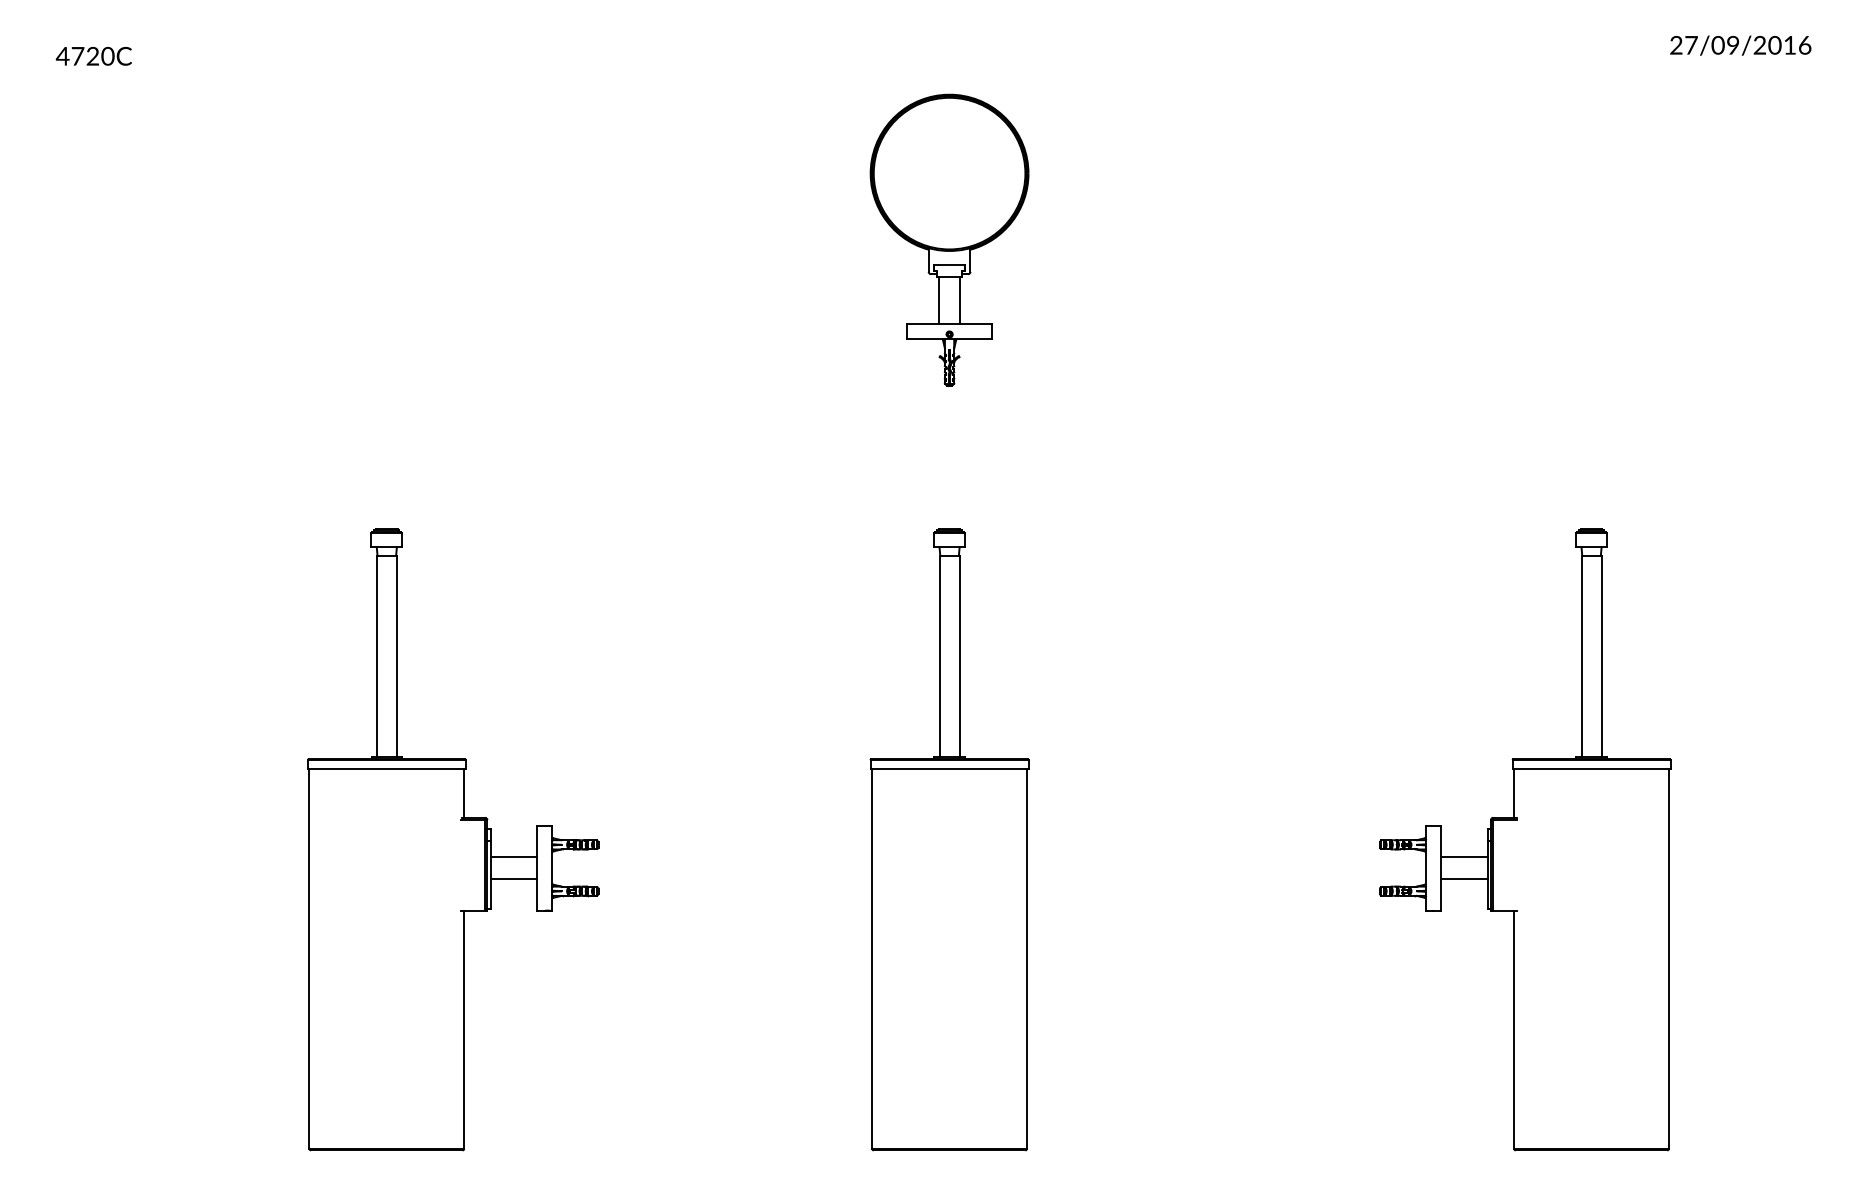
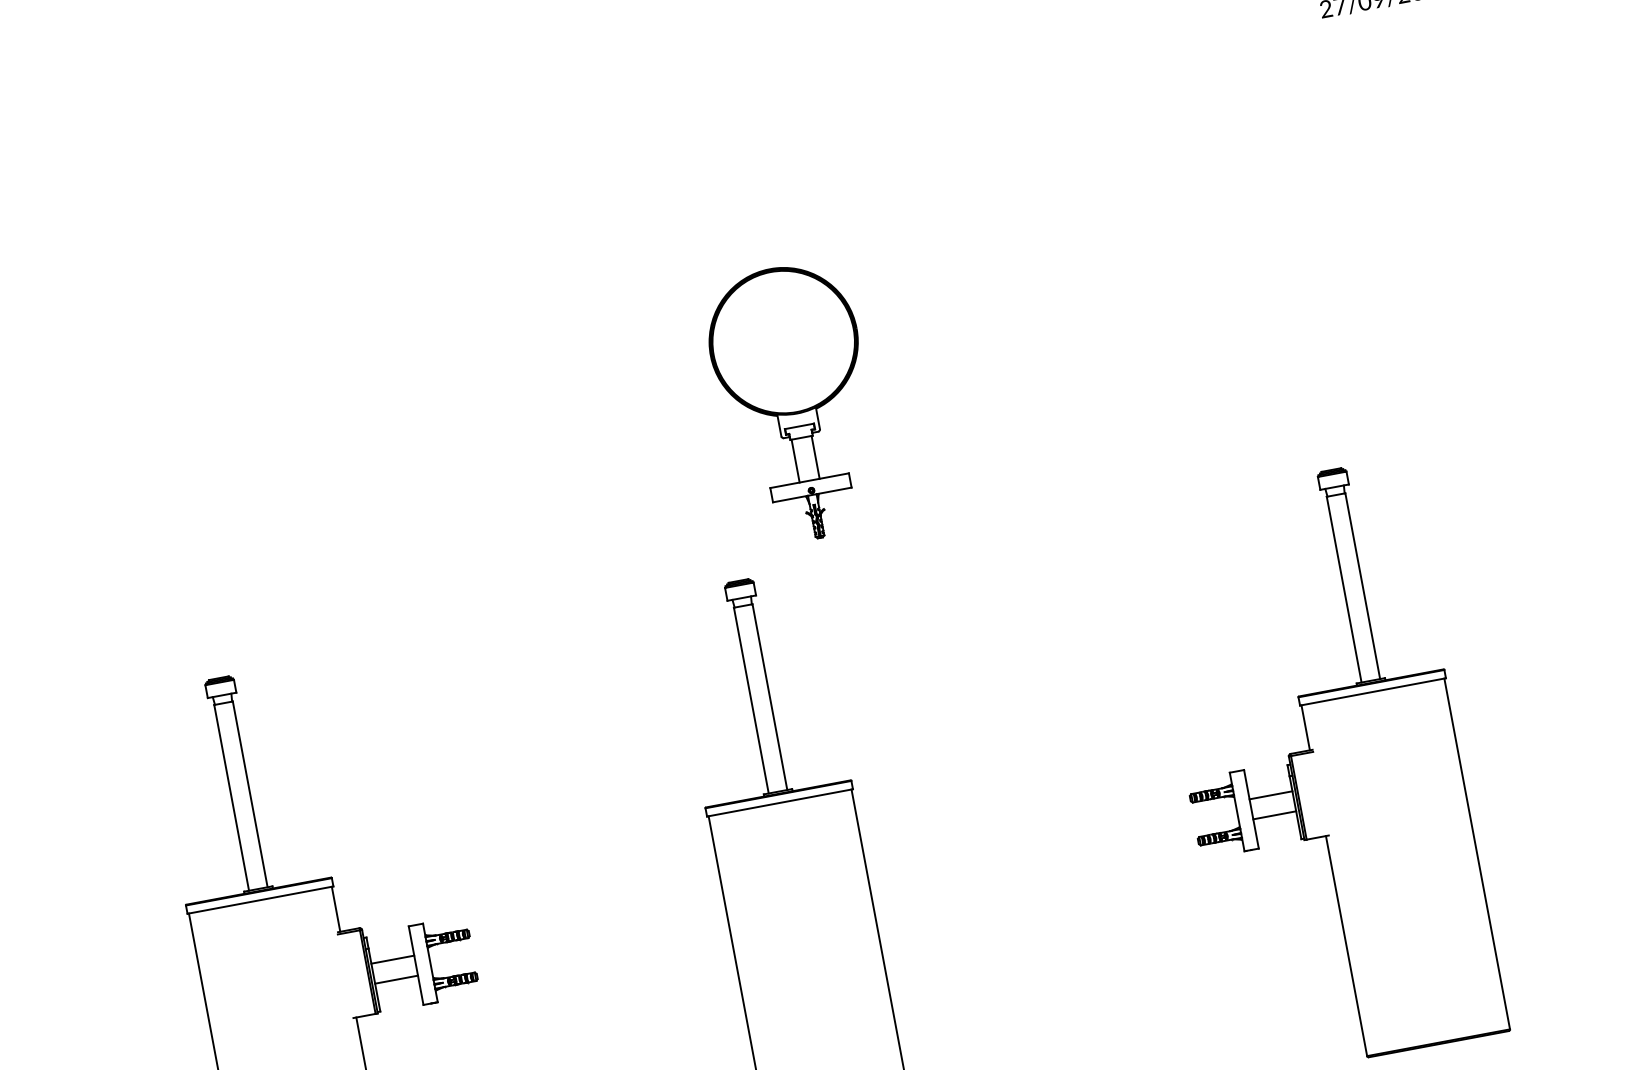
part: (949, 239) -> (795, 402), moved

